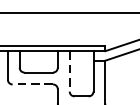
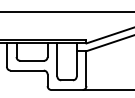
line: (69, 70) -> (57, 59), dashed -> solid
line: (33, 84) -> (27, 70), dashed -> solid

